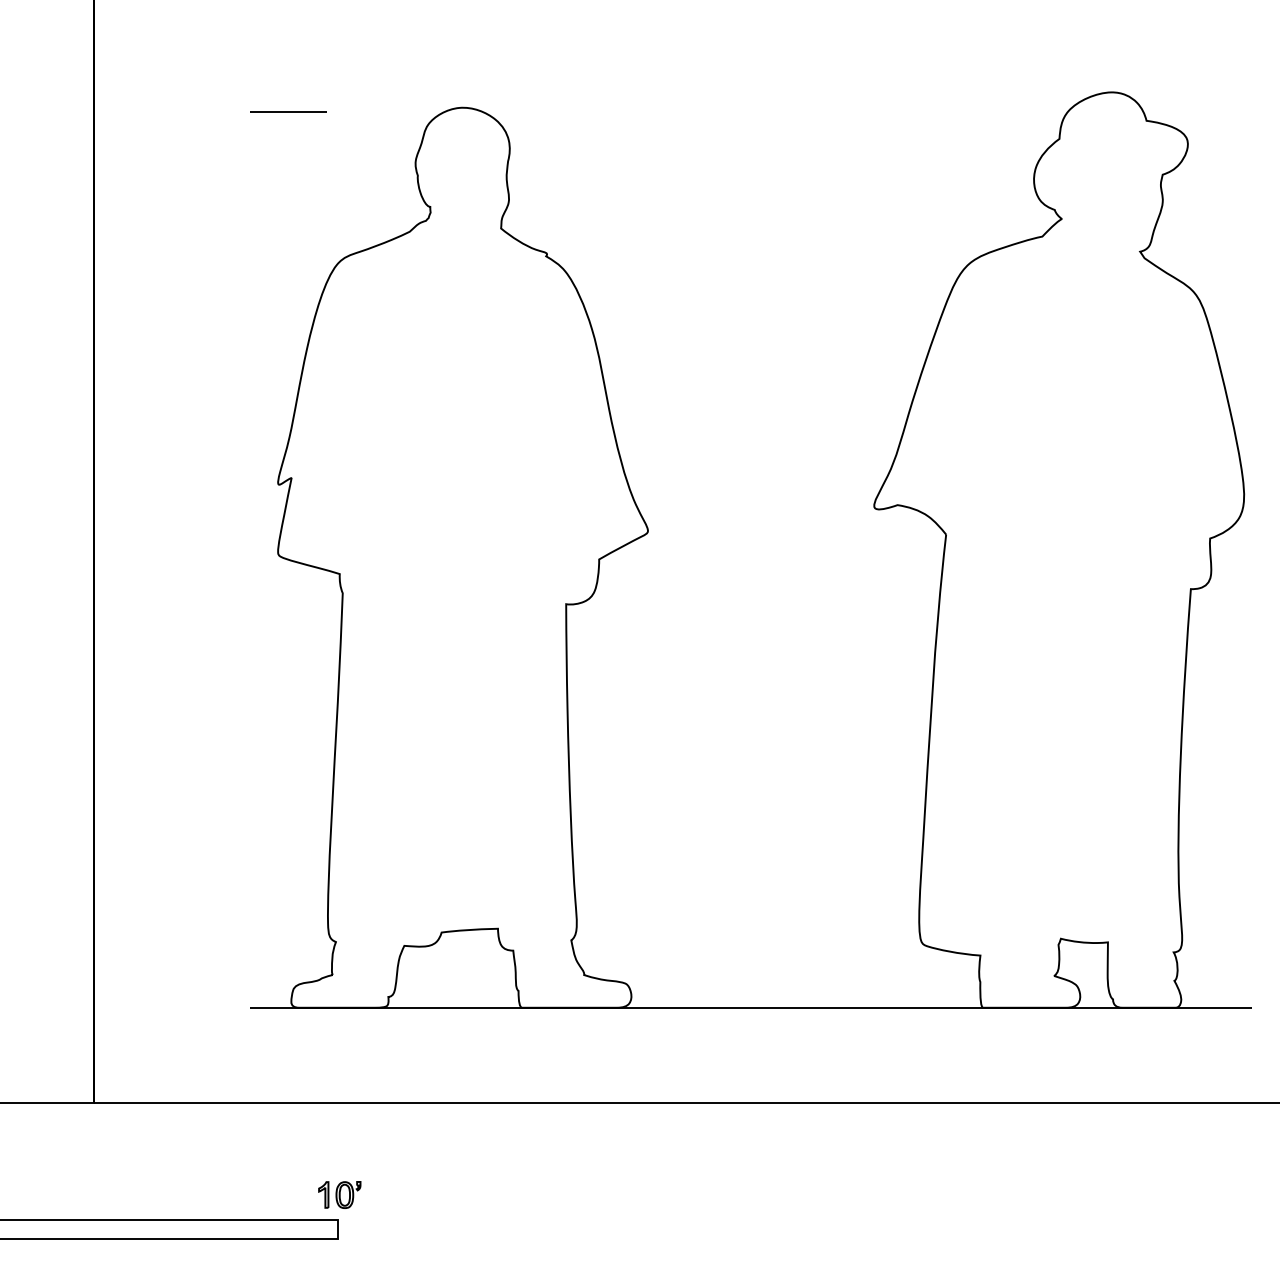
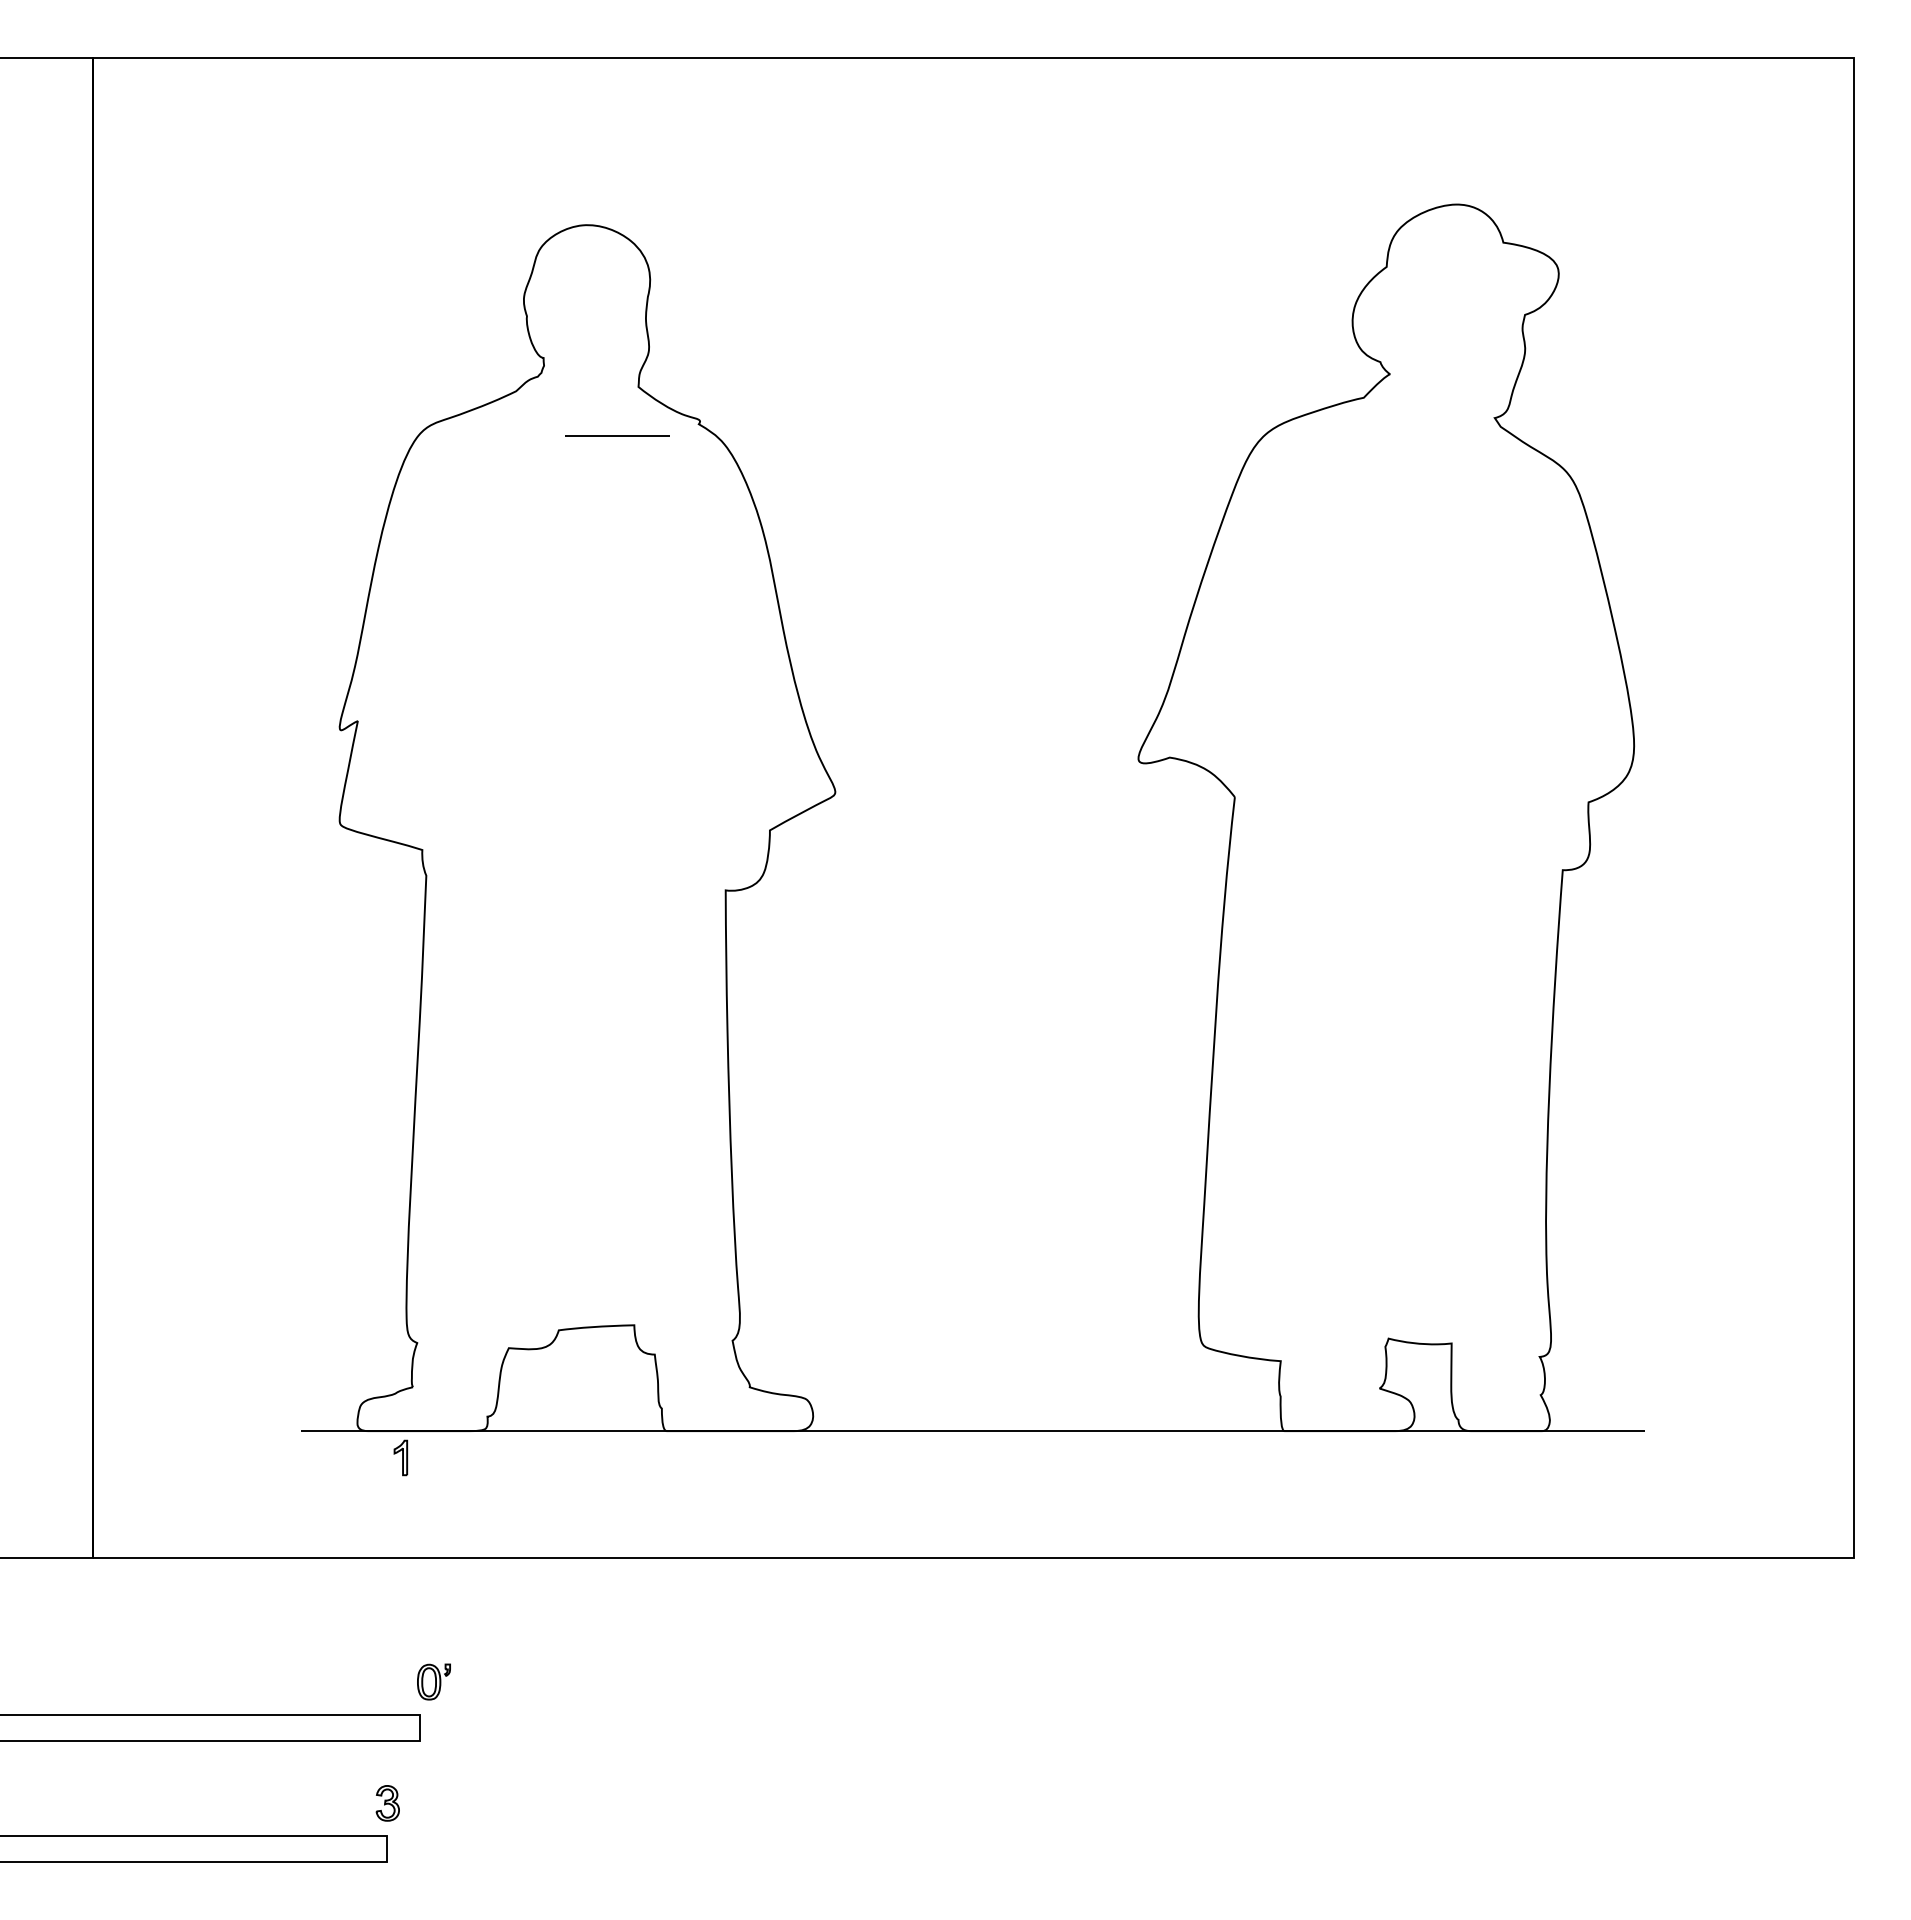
line: (288, 111) -> (617, 435), moved
part: (323, 1194) -> (400, 1457), moved

